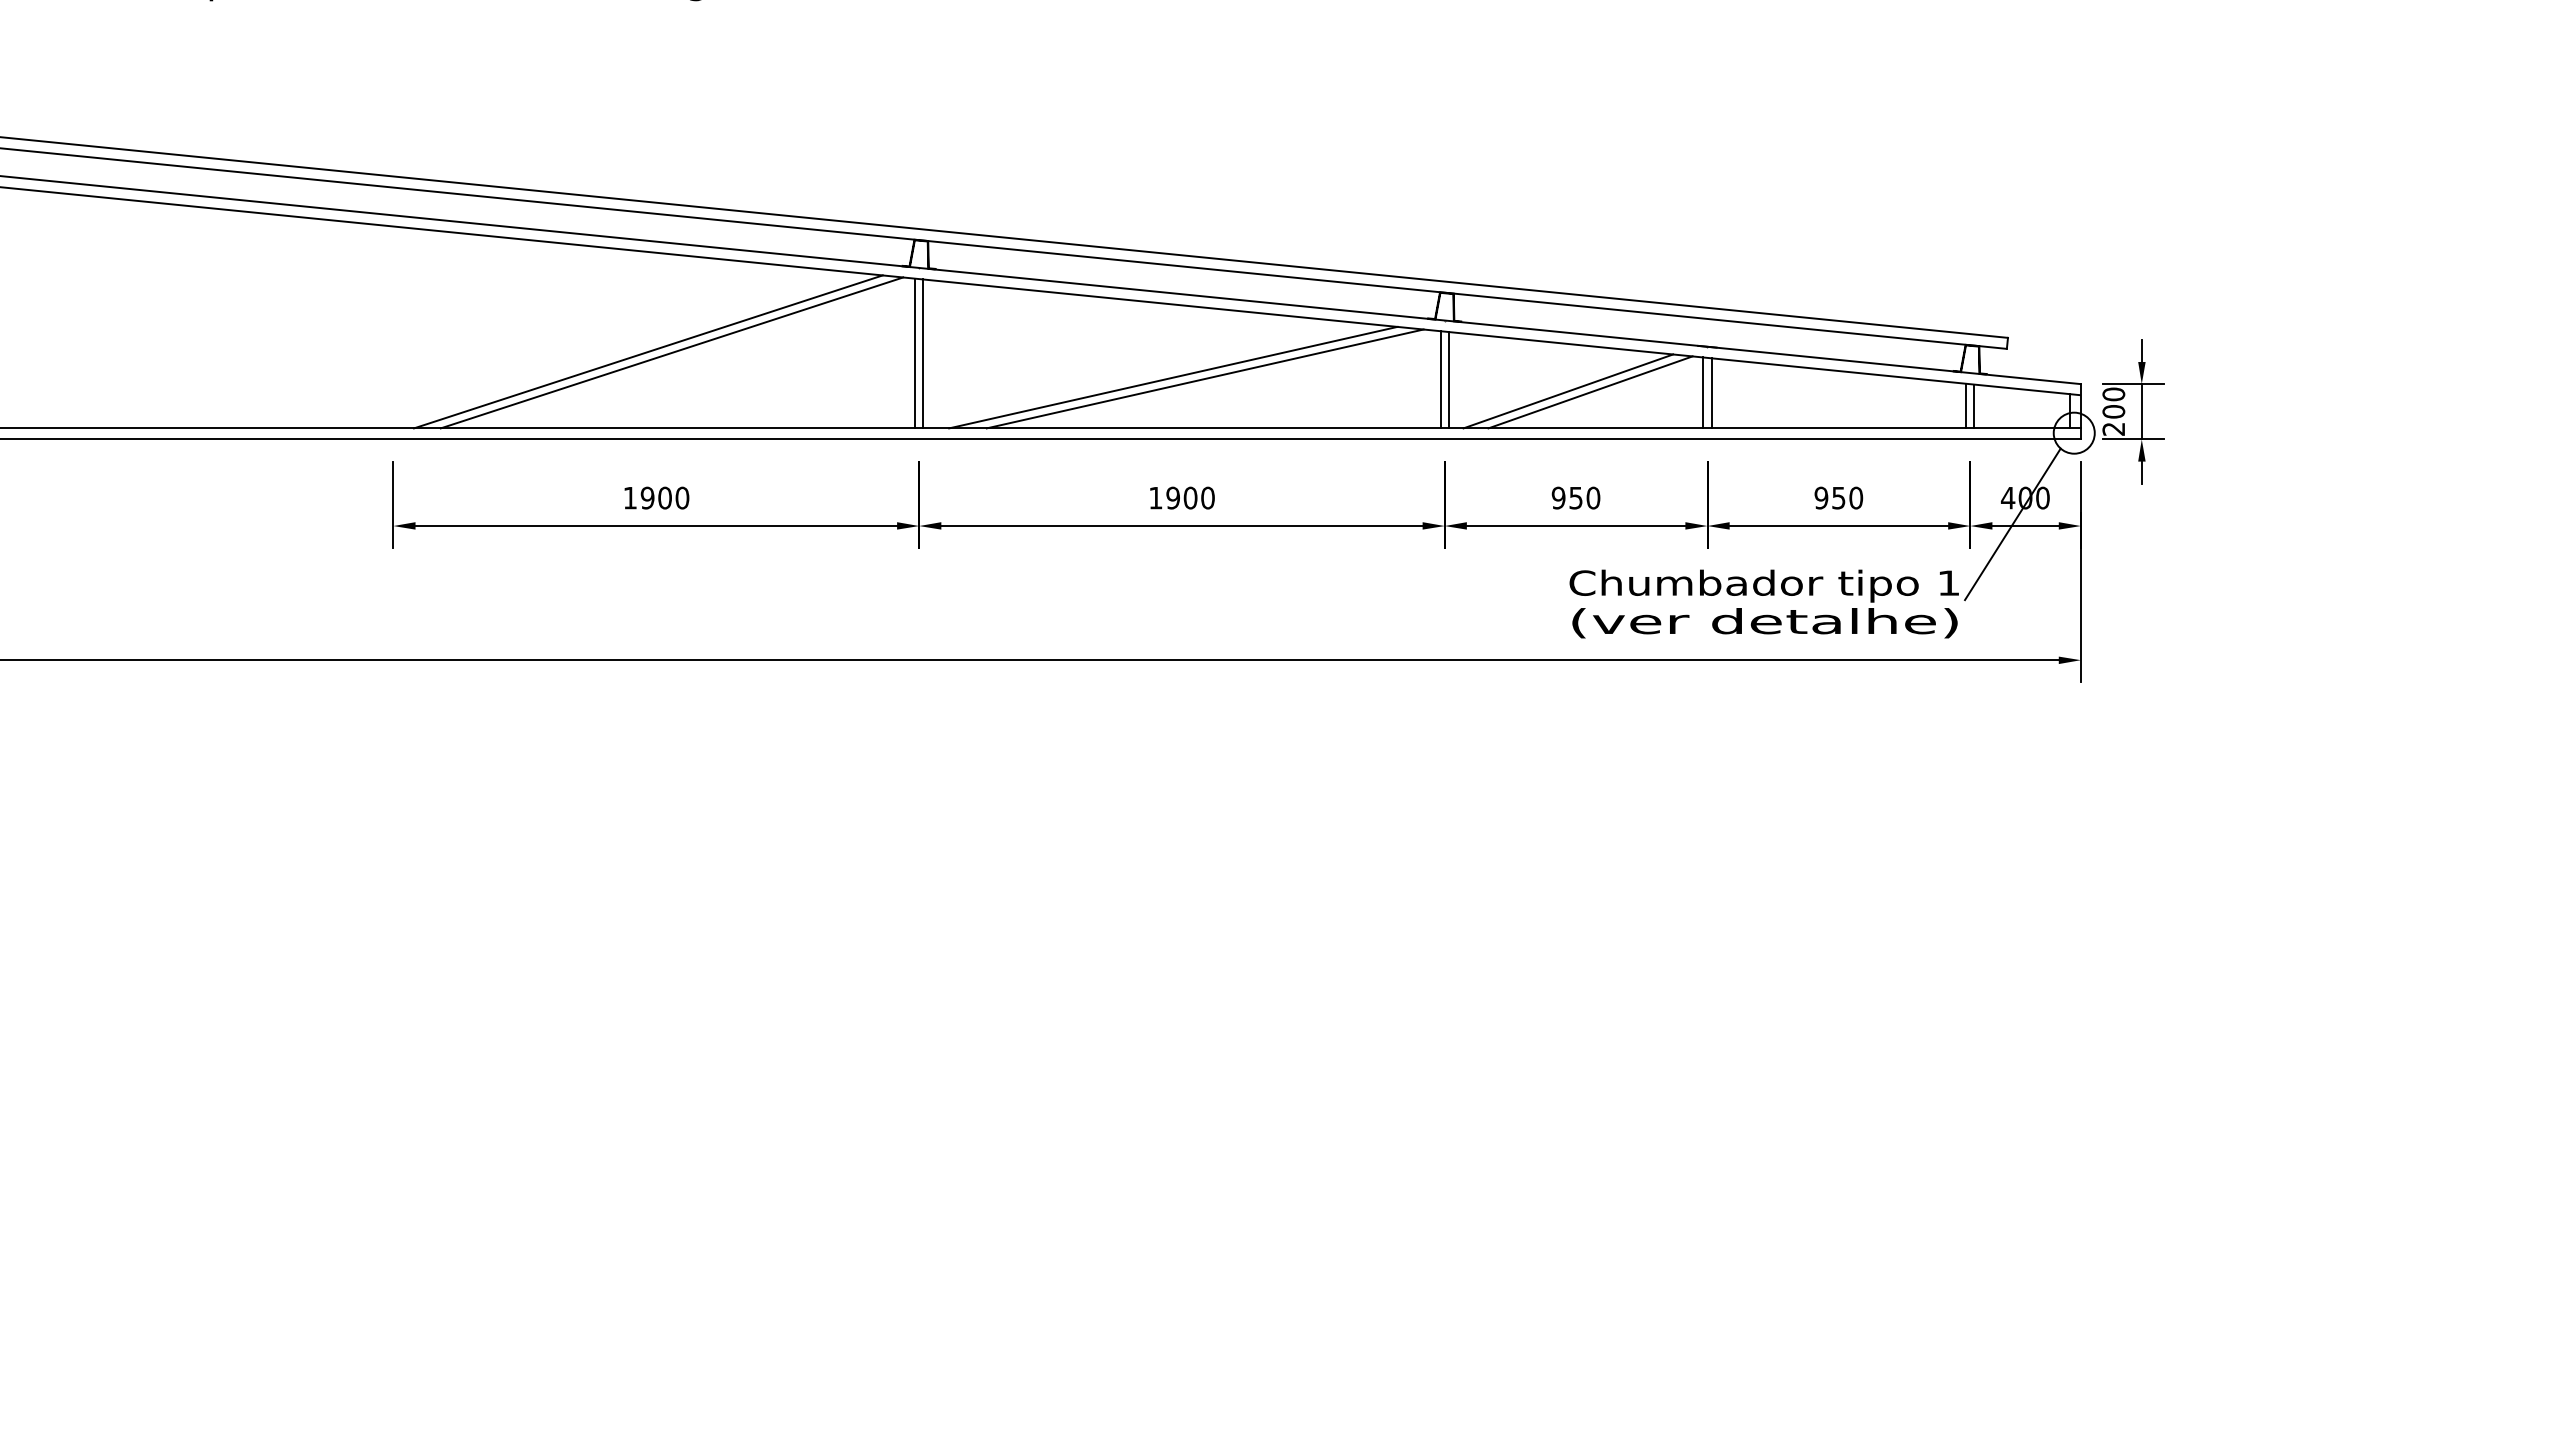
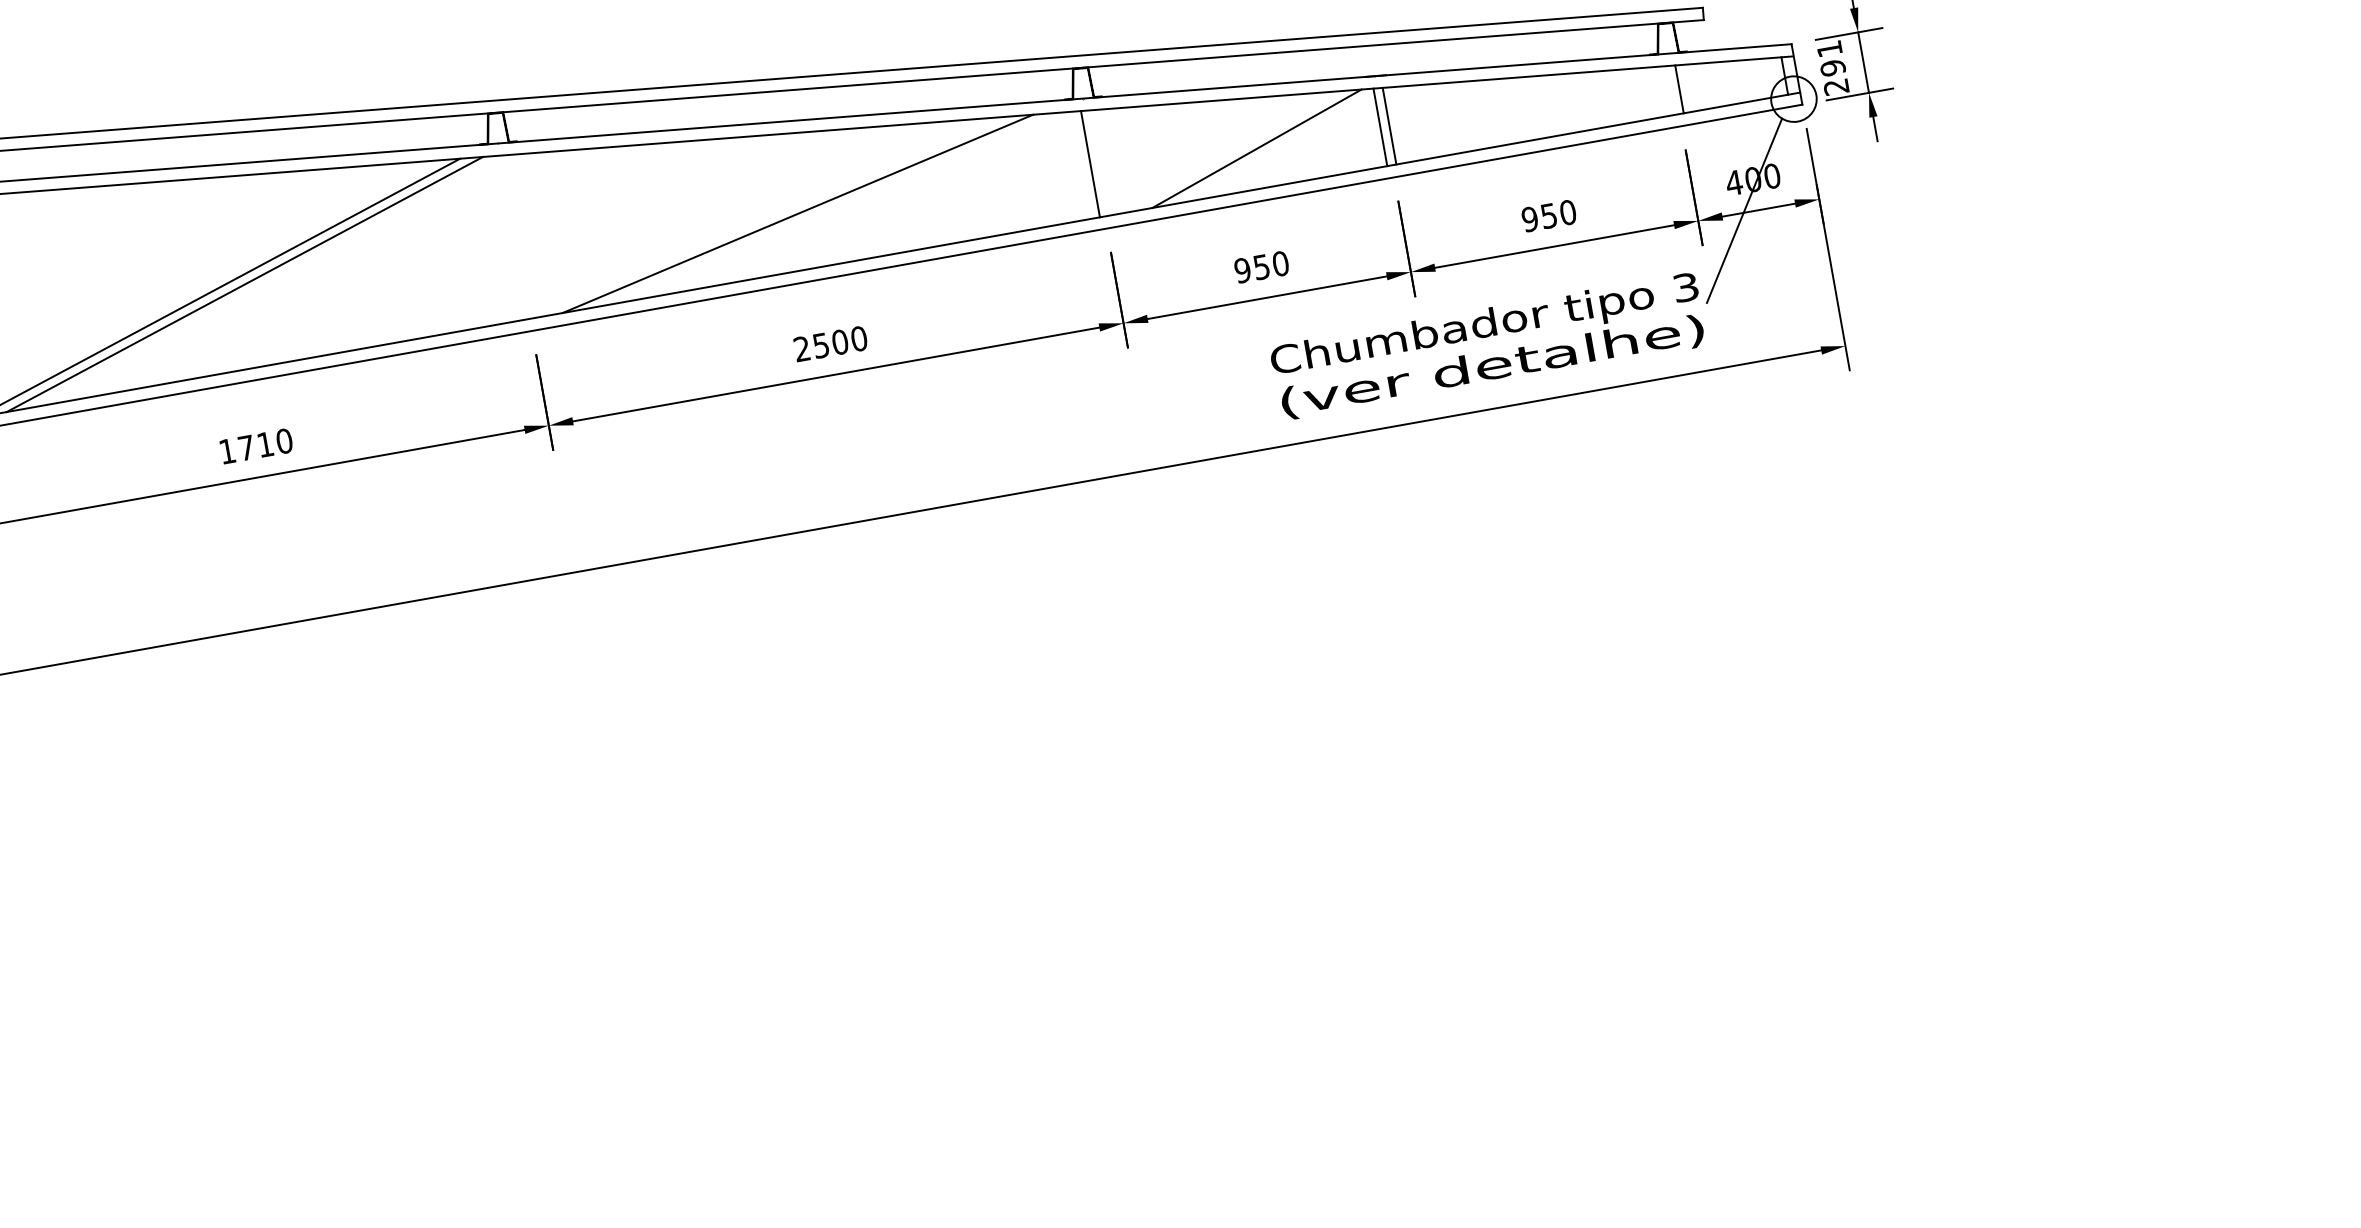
line: (914, 353) -> (510, 237), removed
line: (923, 353) -> (519, 236), removed
line: (1204, 378) -> (832, 208), removed
line: (1448, 380) -> (1099, 163), removed
line: (1568, 391) -> (1232, 152), removed
text: (2113, 402) -> (1830, 57), 200 -> 291
line: (1966, 405) -> (1670, 89), removed
text: (655, 497) -> (254, 445), 1900 -> 1710
text: (1164, 497) -> (811, 346), 1900 -> 2500
text: (1948, 582) -> (1685, 286), 1 -> 3

